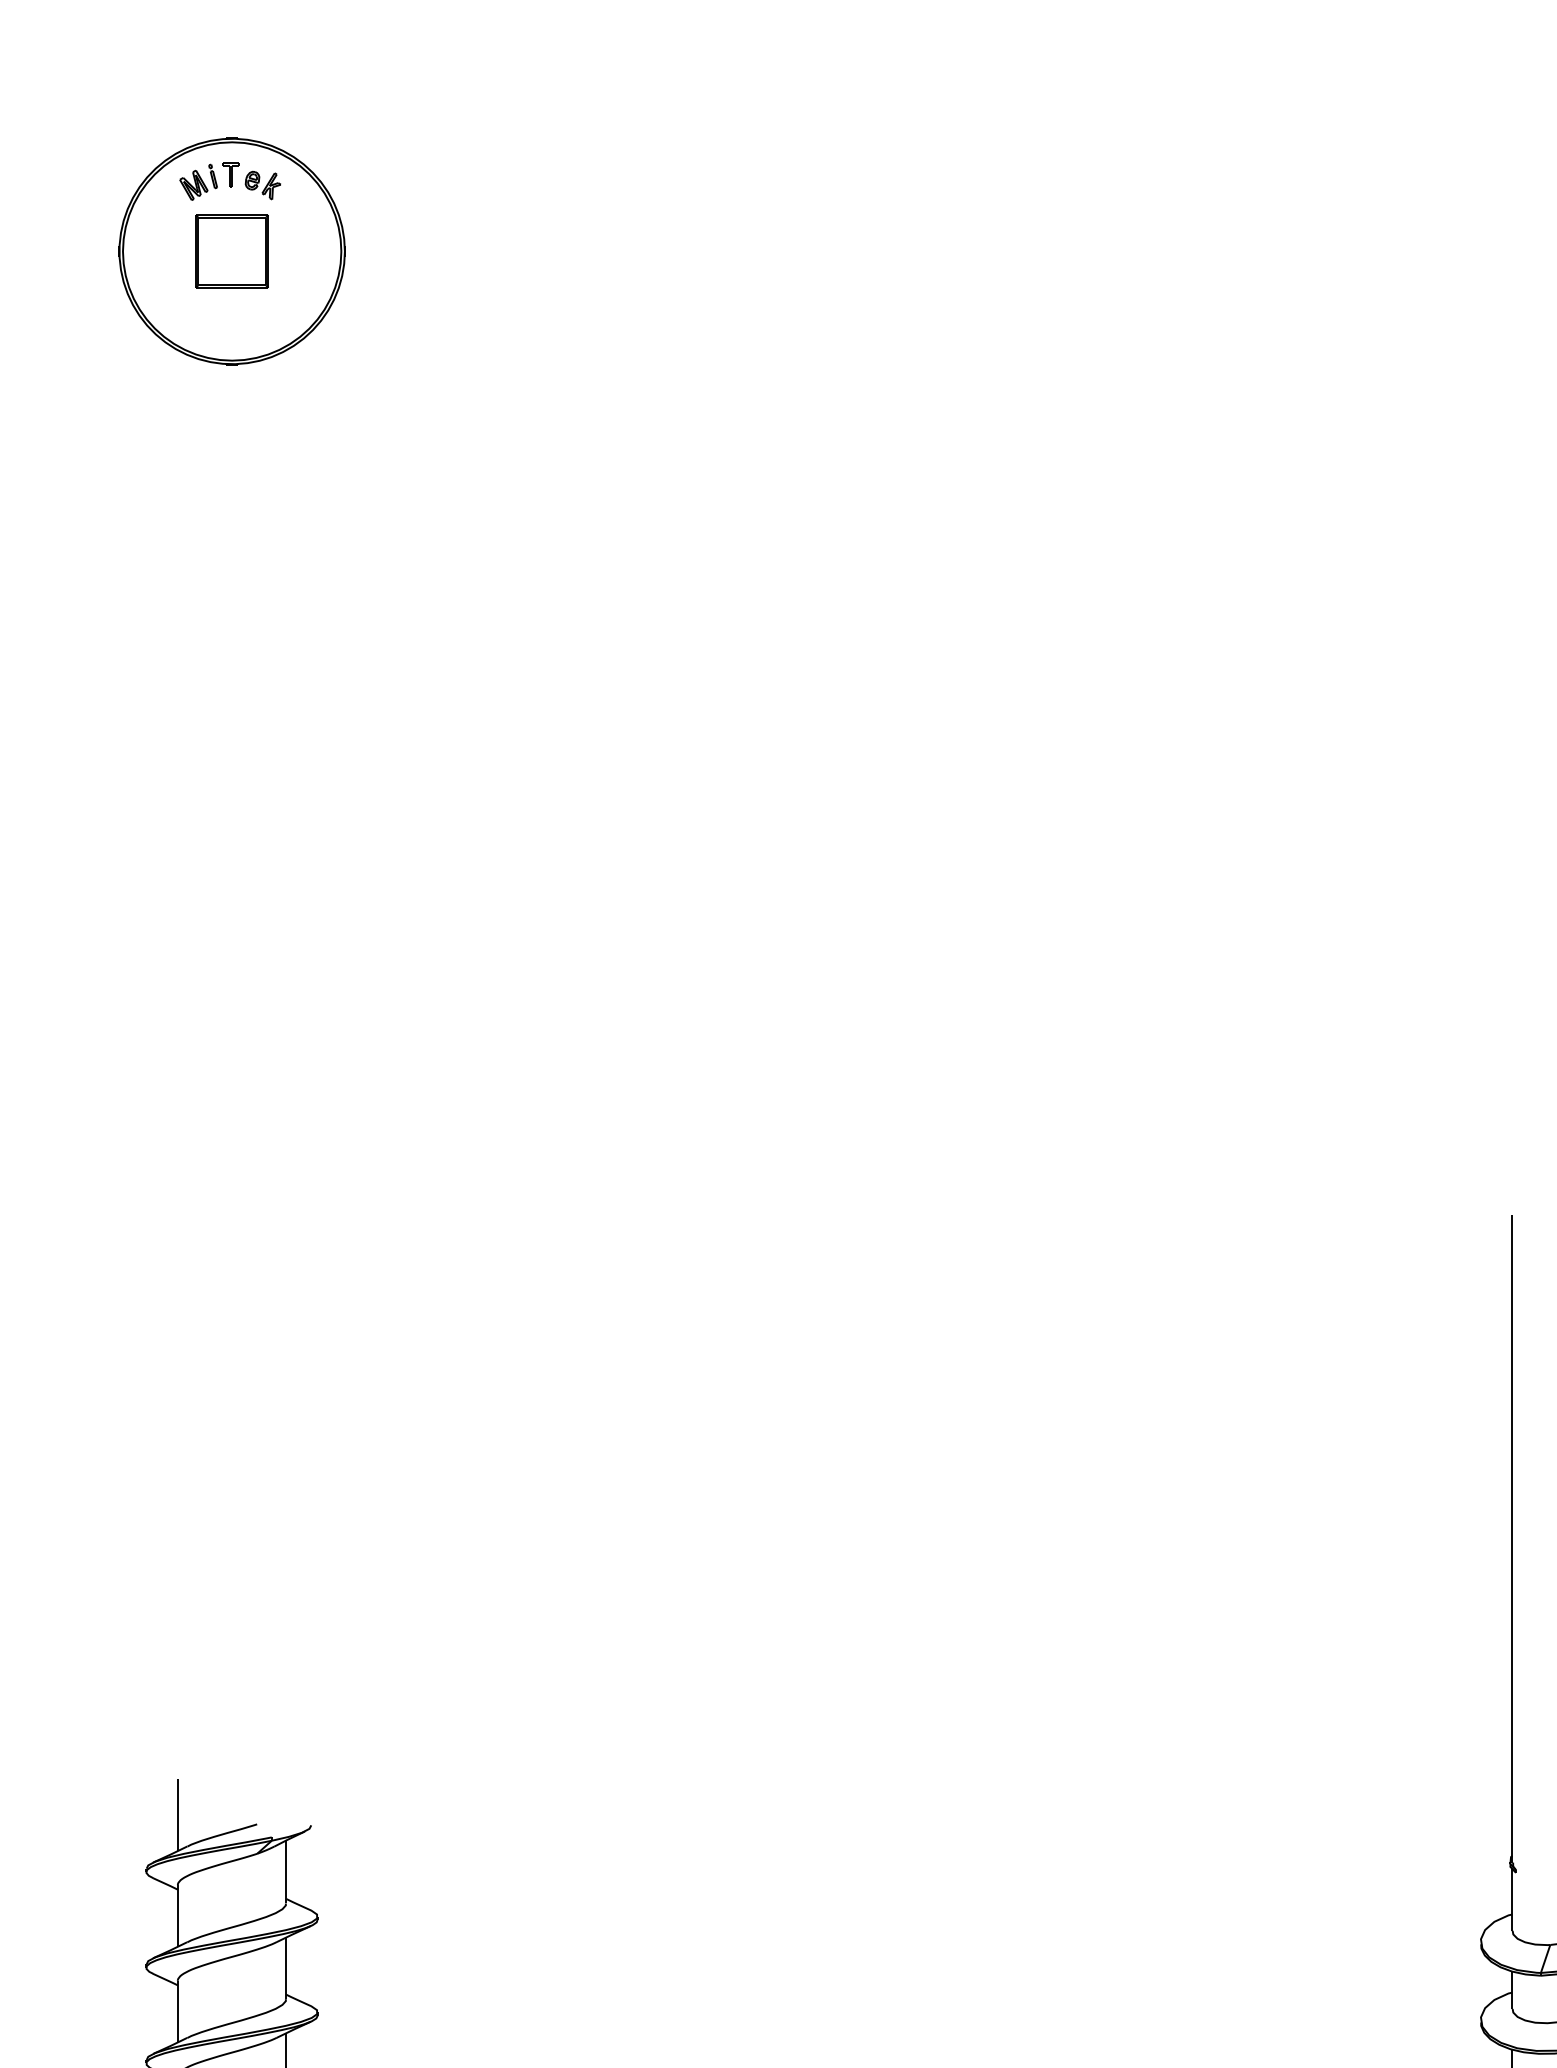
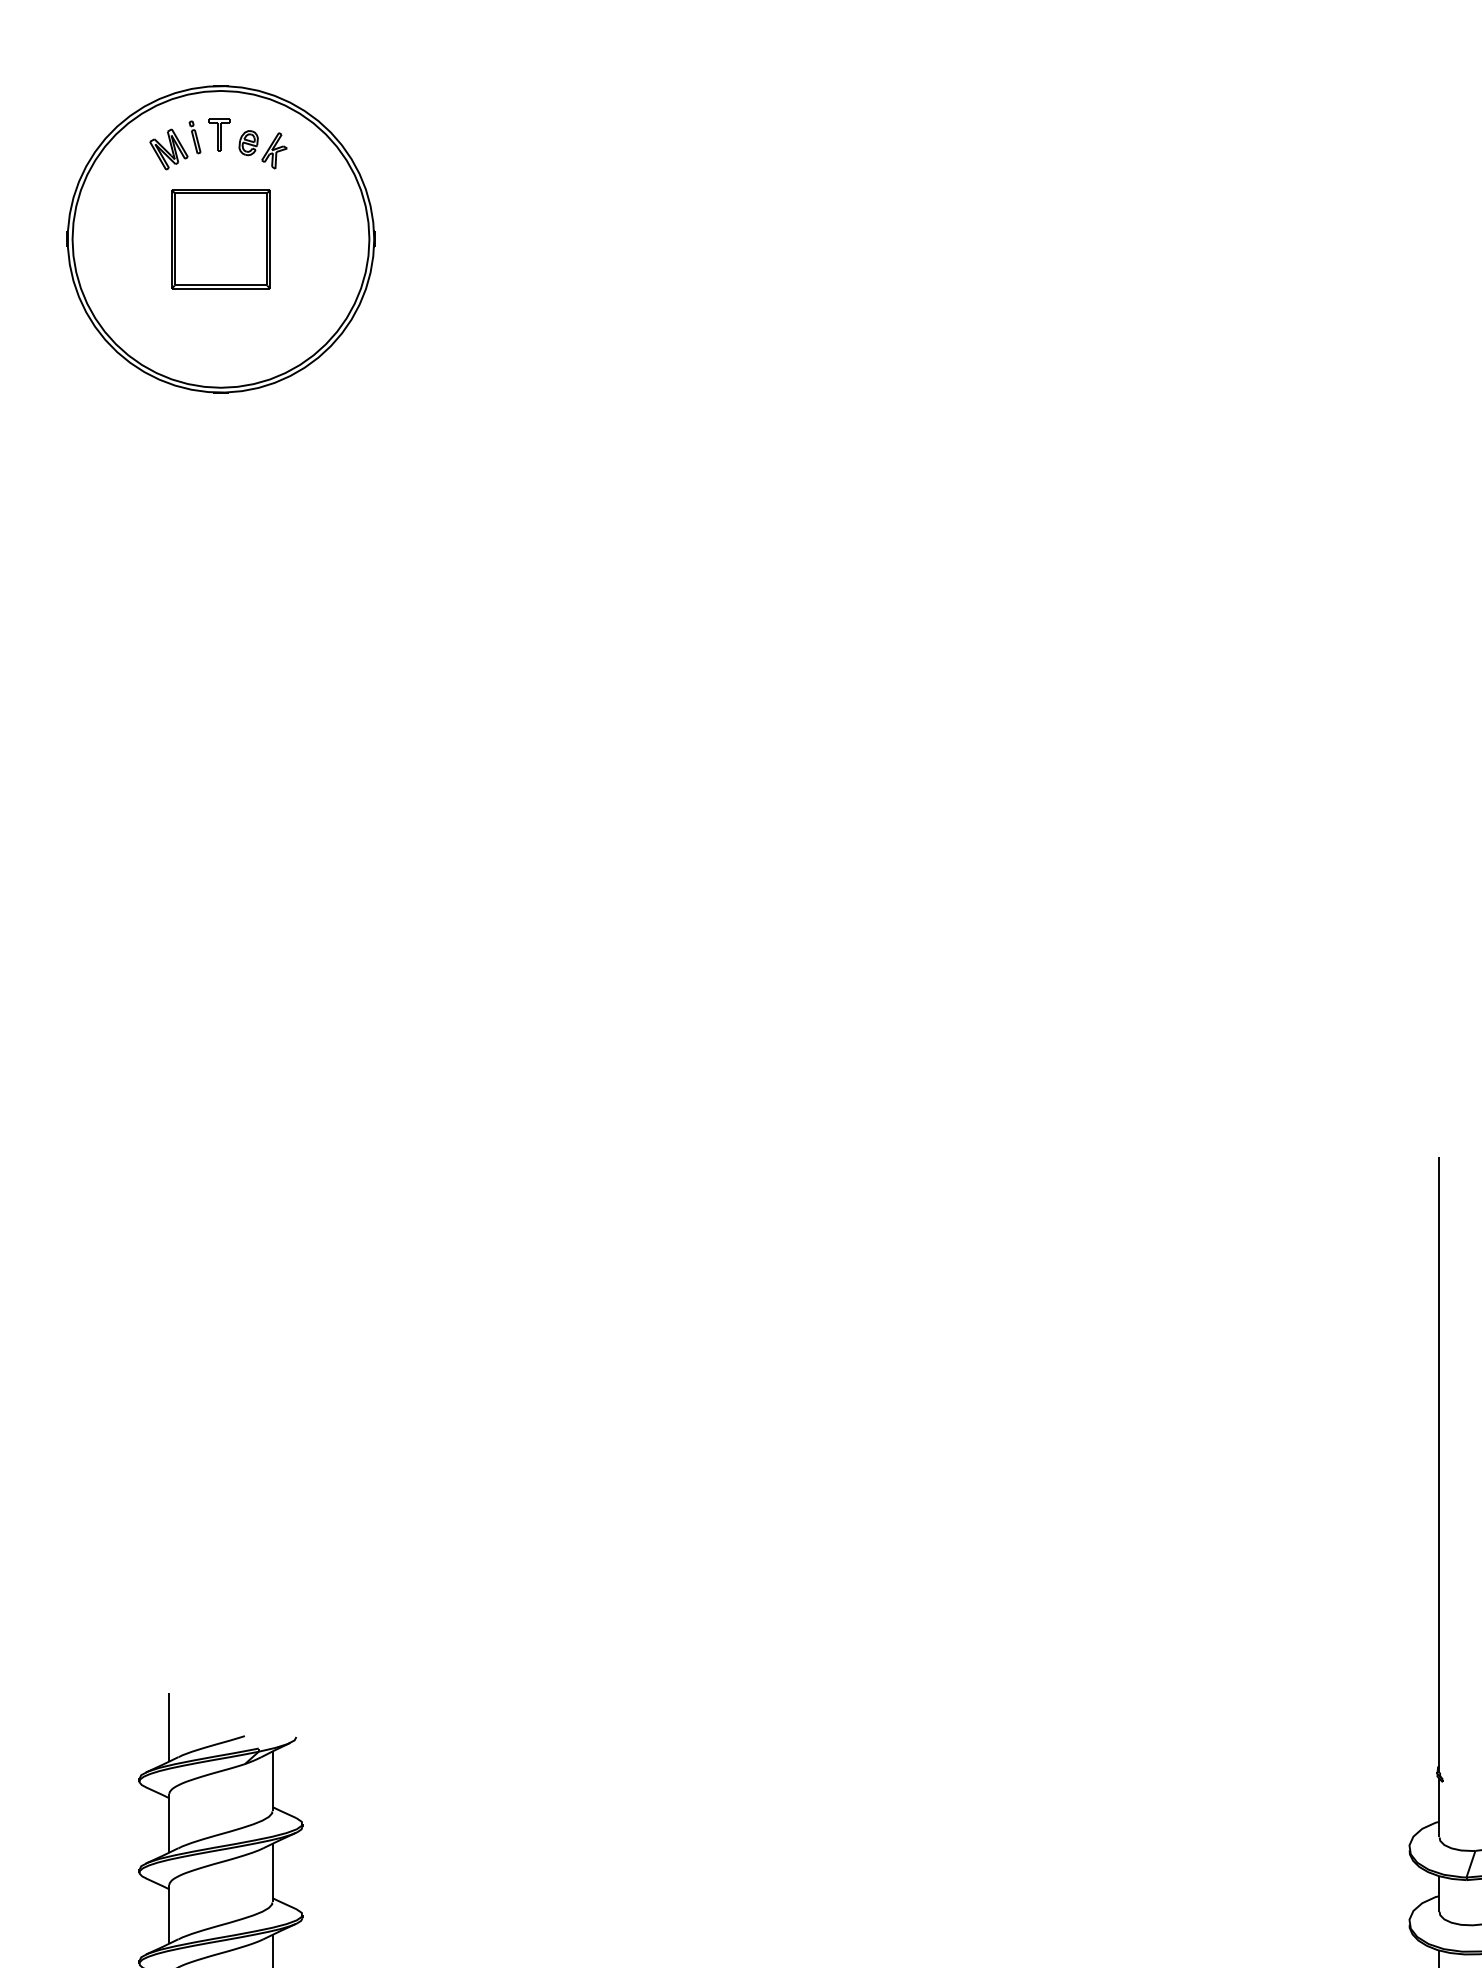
part: (232, 251) -> (221, 239), size x1.43

